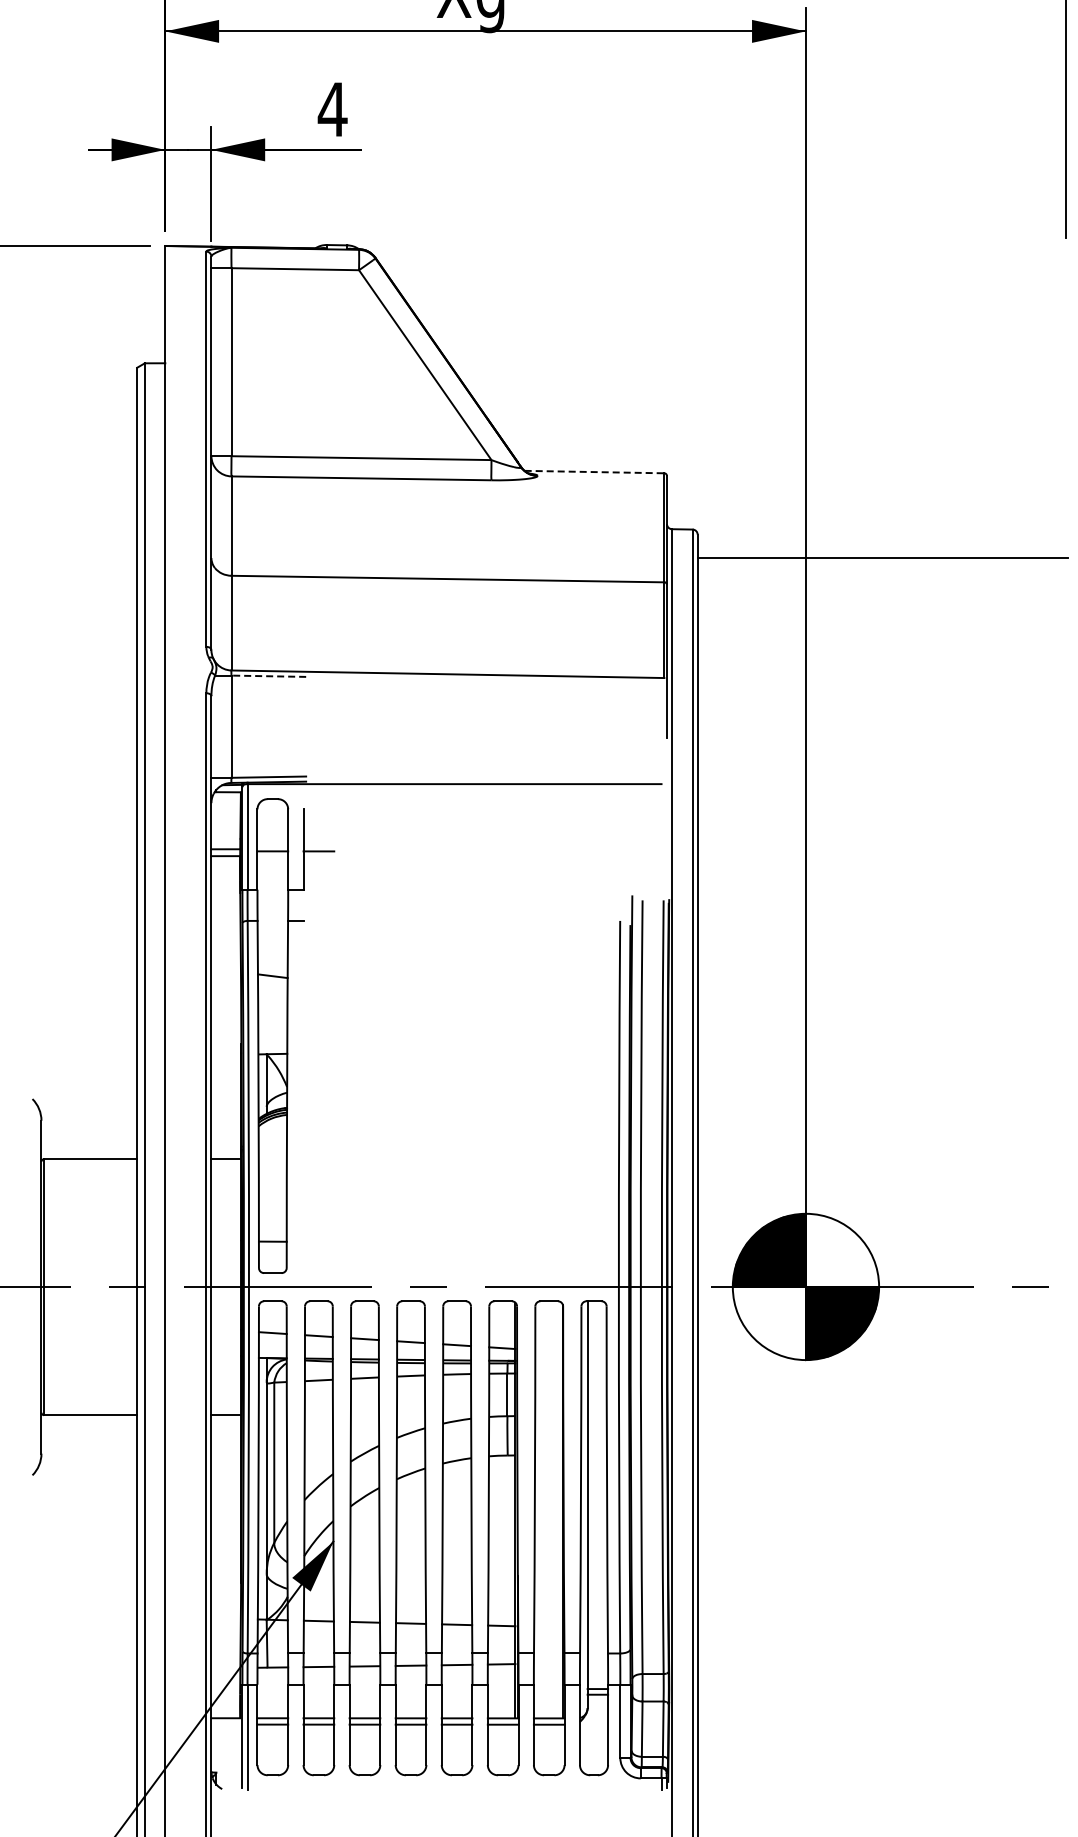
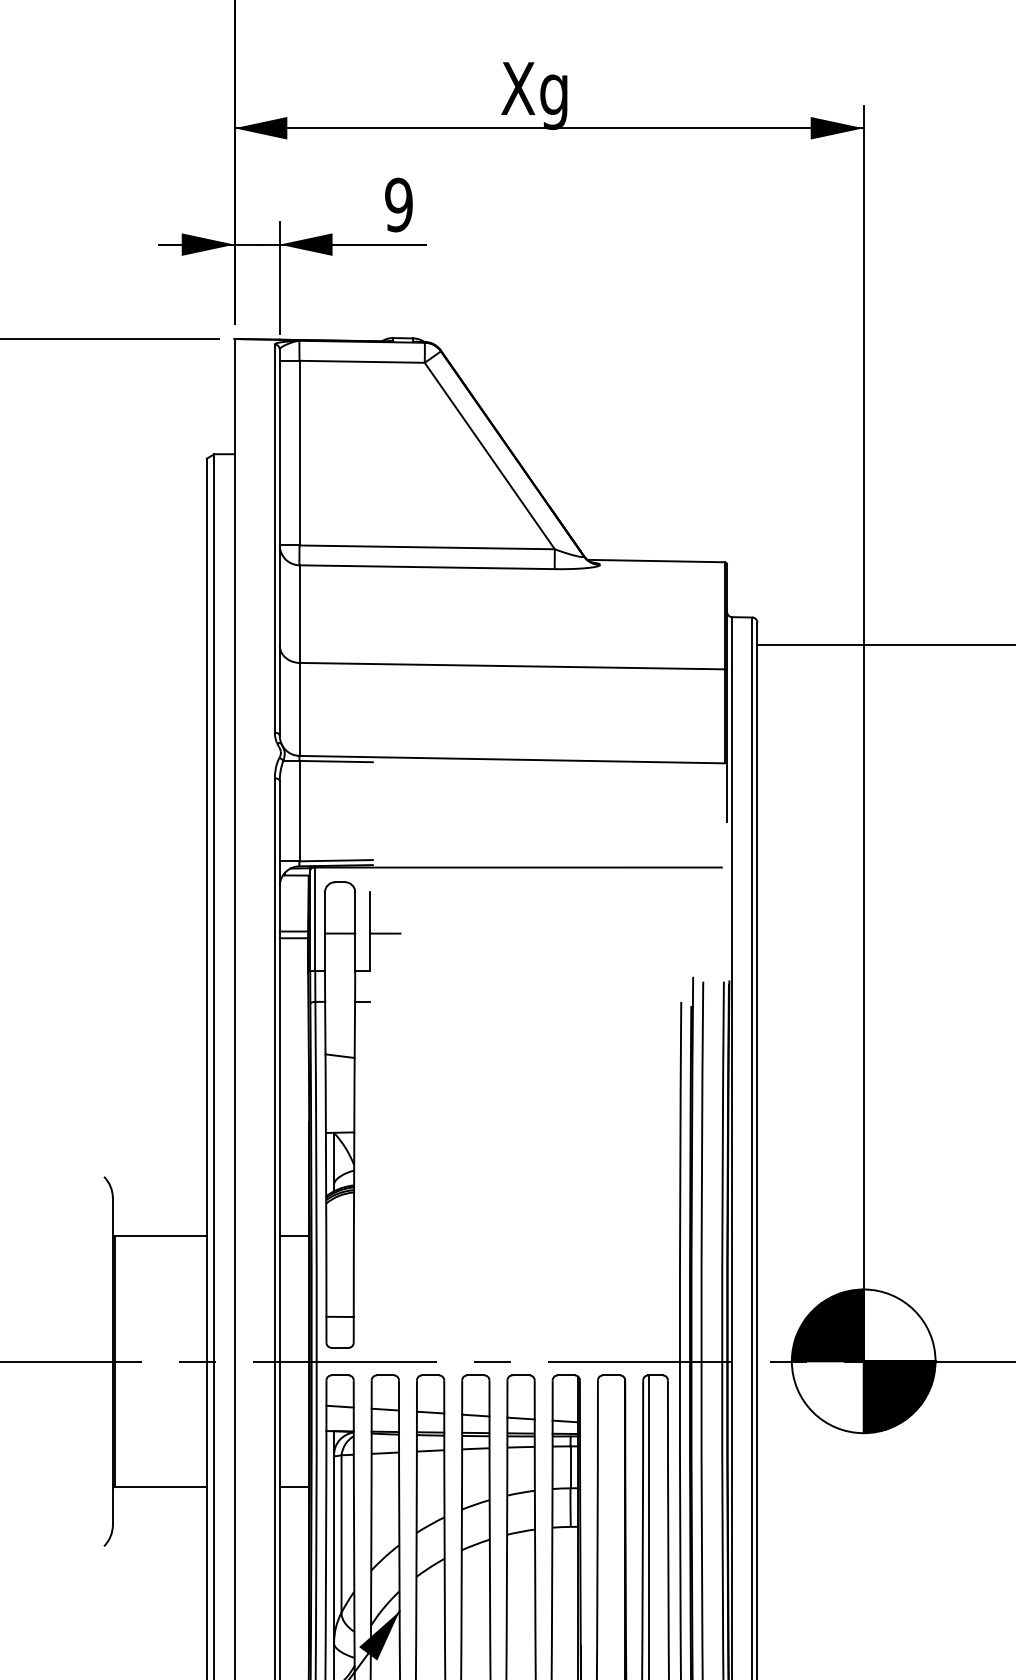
text: (332, 109) -> (398, 204), 4 -> 9
line: (594, 472) -> (656, 561), dashed -> solid
line: (268, 676) -> (335, 761), dashed -> solid

